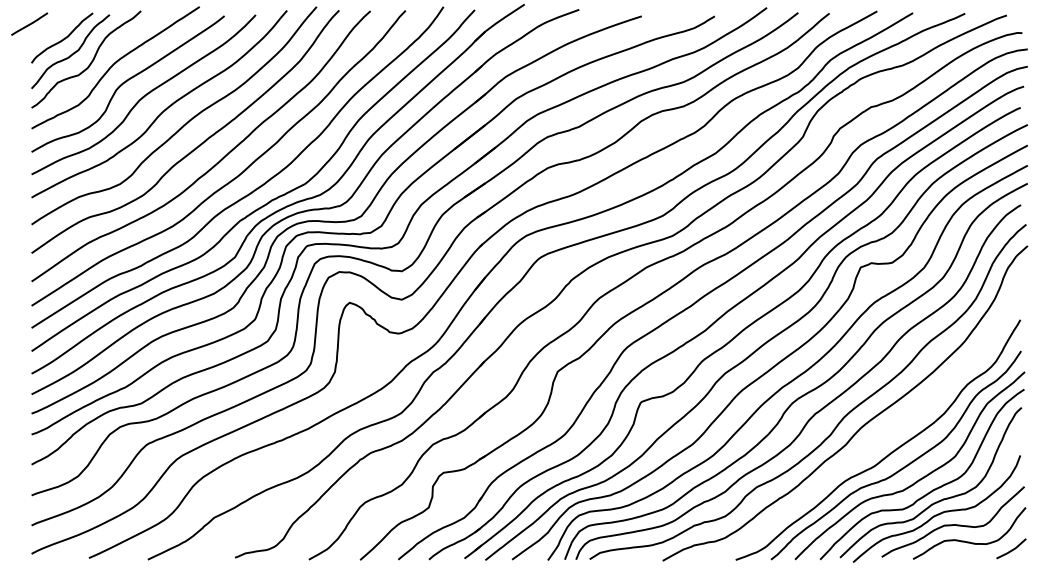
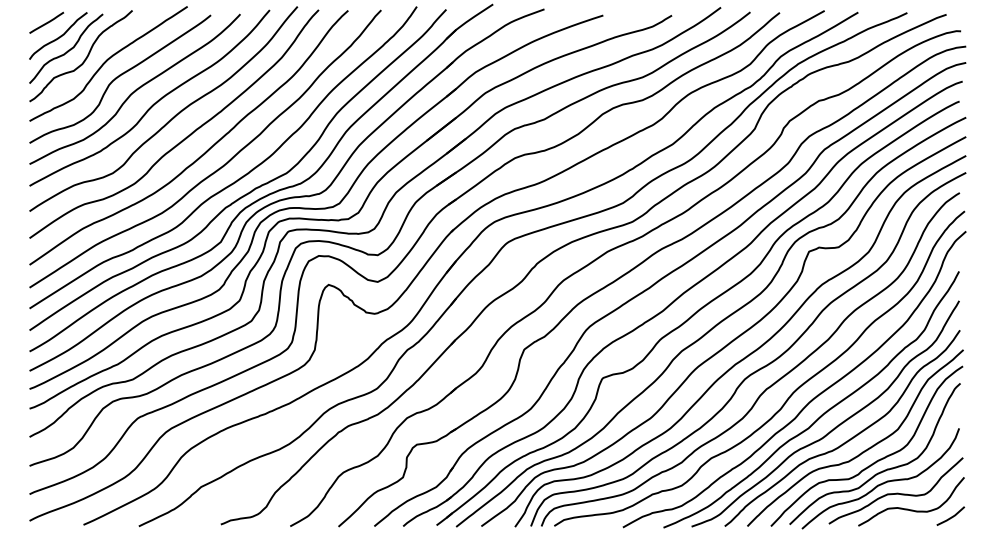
line: (29, 23) -> (46, 22), moved
curve: (874, 439) -> (822, 413), added

